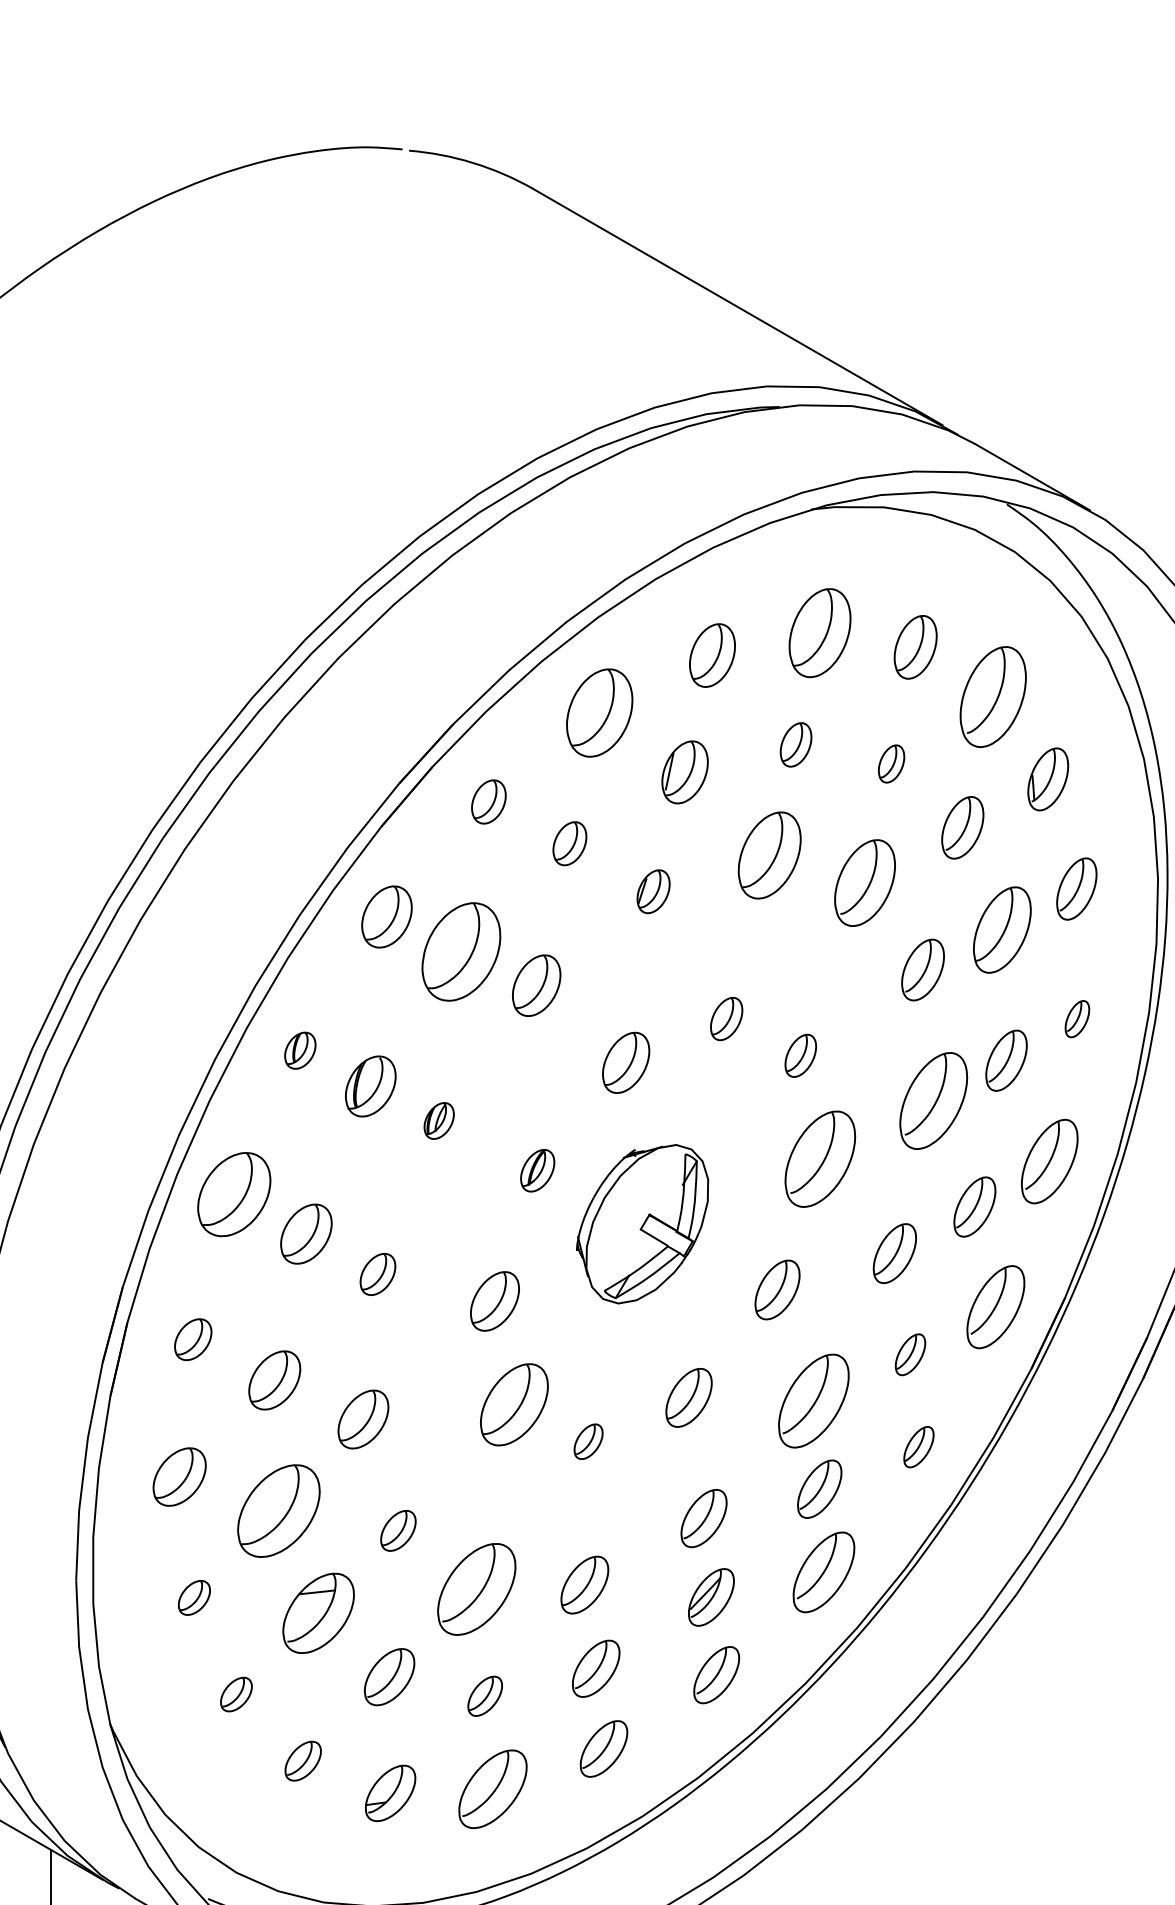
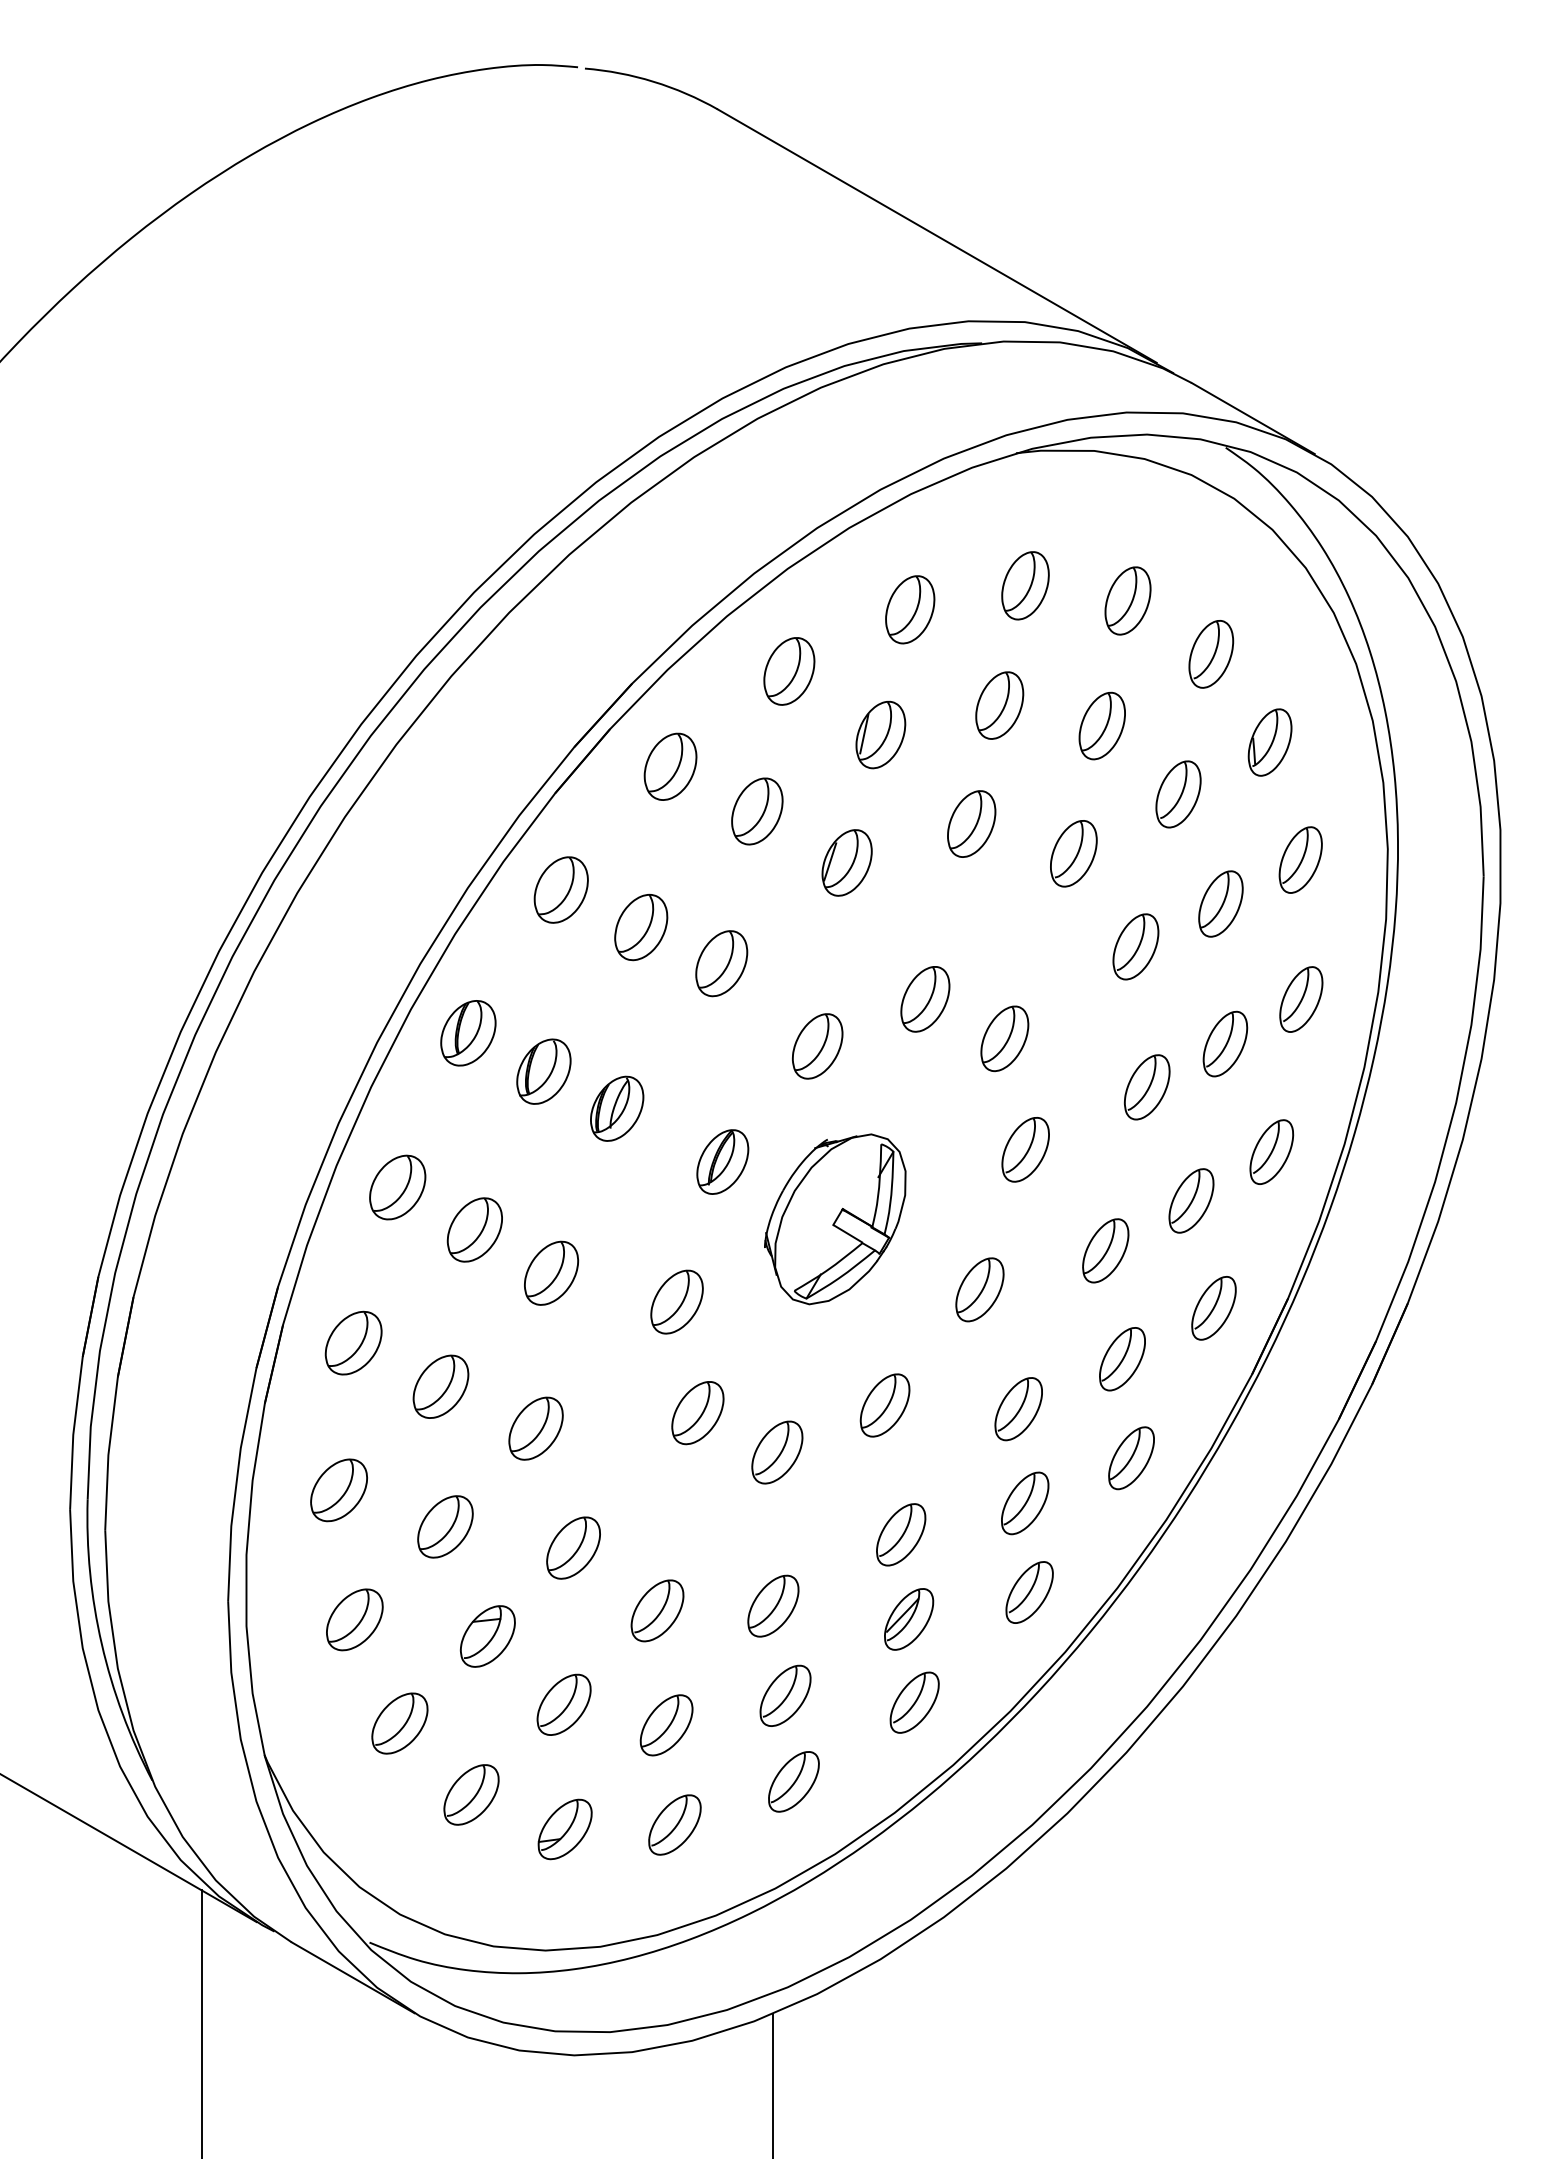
part: (820, 632) -> (1025, 585), size x0.71
part: (993, 697) -> (1211, 654), size x0.62
part: (599, 713) -> (789, 671), size x0.71
part: (795, 744) -> (999, 705), size x1.43
part: (890, 763) -> (1101, 725), size x1.67
part: (488, 801) -> (670, 766), size x1.43
part: (570, 843) -> (757, 811), size x1.43
part: (769, 854) -> (971, 823), size x0.71
part: (864, 882) -> (1073, 853), size x0.71
part: (653, 891) -> (846, 862), size x1.43
part: (1001, 929) -> (1220, 903), size x0.71
part: (461, 951) -> (641, 927), size x0.62
part: (726, 1019) -> (925, 999), size x1.43
part: (1077, 1019) -> (1301, 999), size x1.67
part: (300, 1050) -> (468, 1033), size x1.67
part: (800, 1055) -> (1004, 1038), size x1.43
part: (932, 1101) -> (1146, 1087), size x0.62
part: (439, 1120) -> (617, 1108), size x1.67
part: (820, 1159) -> (1025, 1149), size x0.62
part: (1049, 1160) -> (1271, 1151), size x0.71
part: (537, 1170) -> (722, 1161), size x1.43
part: (234, 1194) -> (397, 1187), size x0.71
part: (377, 1273) -> (551, 1272), size x1.43
part: (995, 1307) -> (1213, 1308), size x0.71
part: (193, 1339) -> (353, 1342), size x1.43
part: (910, 1354) -> (1122, 1359), size x1.43
part: (813, 1401) -> (1018, 1409), size x0.62
part: (514, 1405) -> (697, 1413), size x0.71
part: (588, 1441) -> (777, 1452), size x1.67
part: (918, 1447) -> (1131, 1458), size x1.43
part: (278, 1510) -> (445, 1526), size x0.62
part: (398, 1530) -> (573, 1547), size x1.43
part: (823, 1572) -> (1029, 1592), size x0.71
part: (476, 1589) -> (657, 1610), size x0.62
part: (194, 1597) -> (354, 1619), size x1.67
part: (318, 1613) -> (487, 1636), size x0.71
part: (236, 1694) -> (399, 1723), size x1.67
part: (485, 1696) -> (666, 1725), size x1.43
part: (303, 1760) -> (471, 1794), size x1.43
part: (492, 1788) -> (674, 1824), size x0.71

